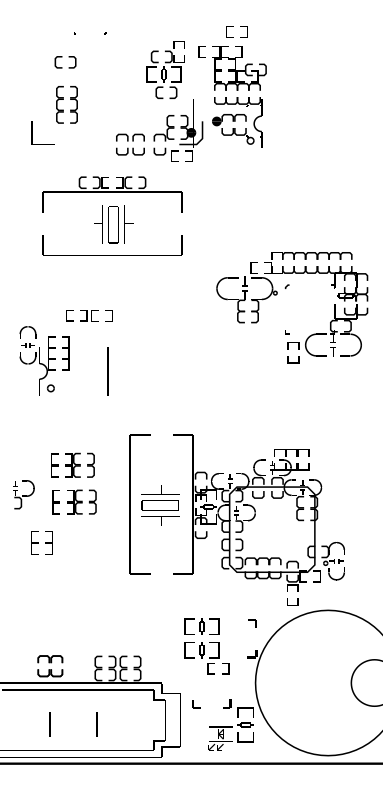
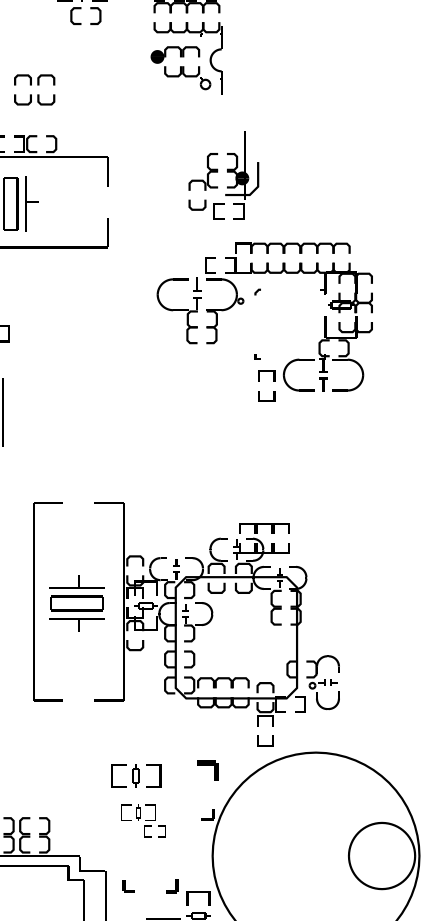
part: (178, 130) -> (223, 175), moved
part: (252, 623) -> (208, 771), size x1.6
part: (206, 658) -> (142, 821), size x0.7

